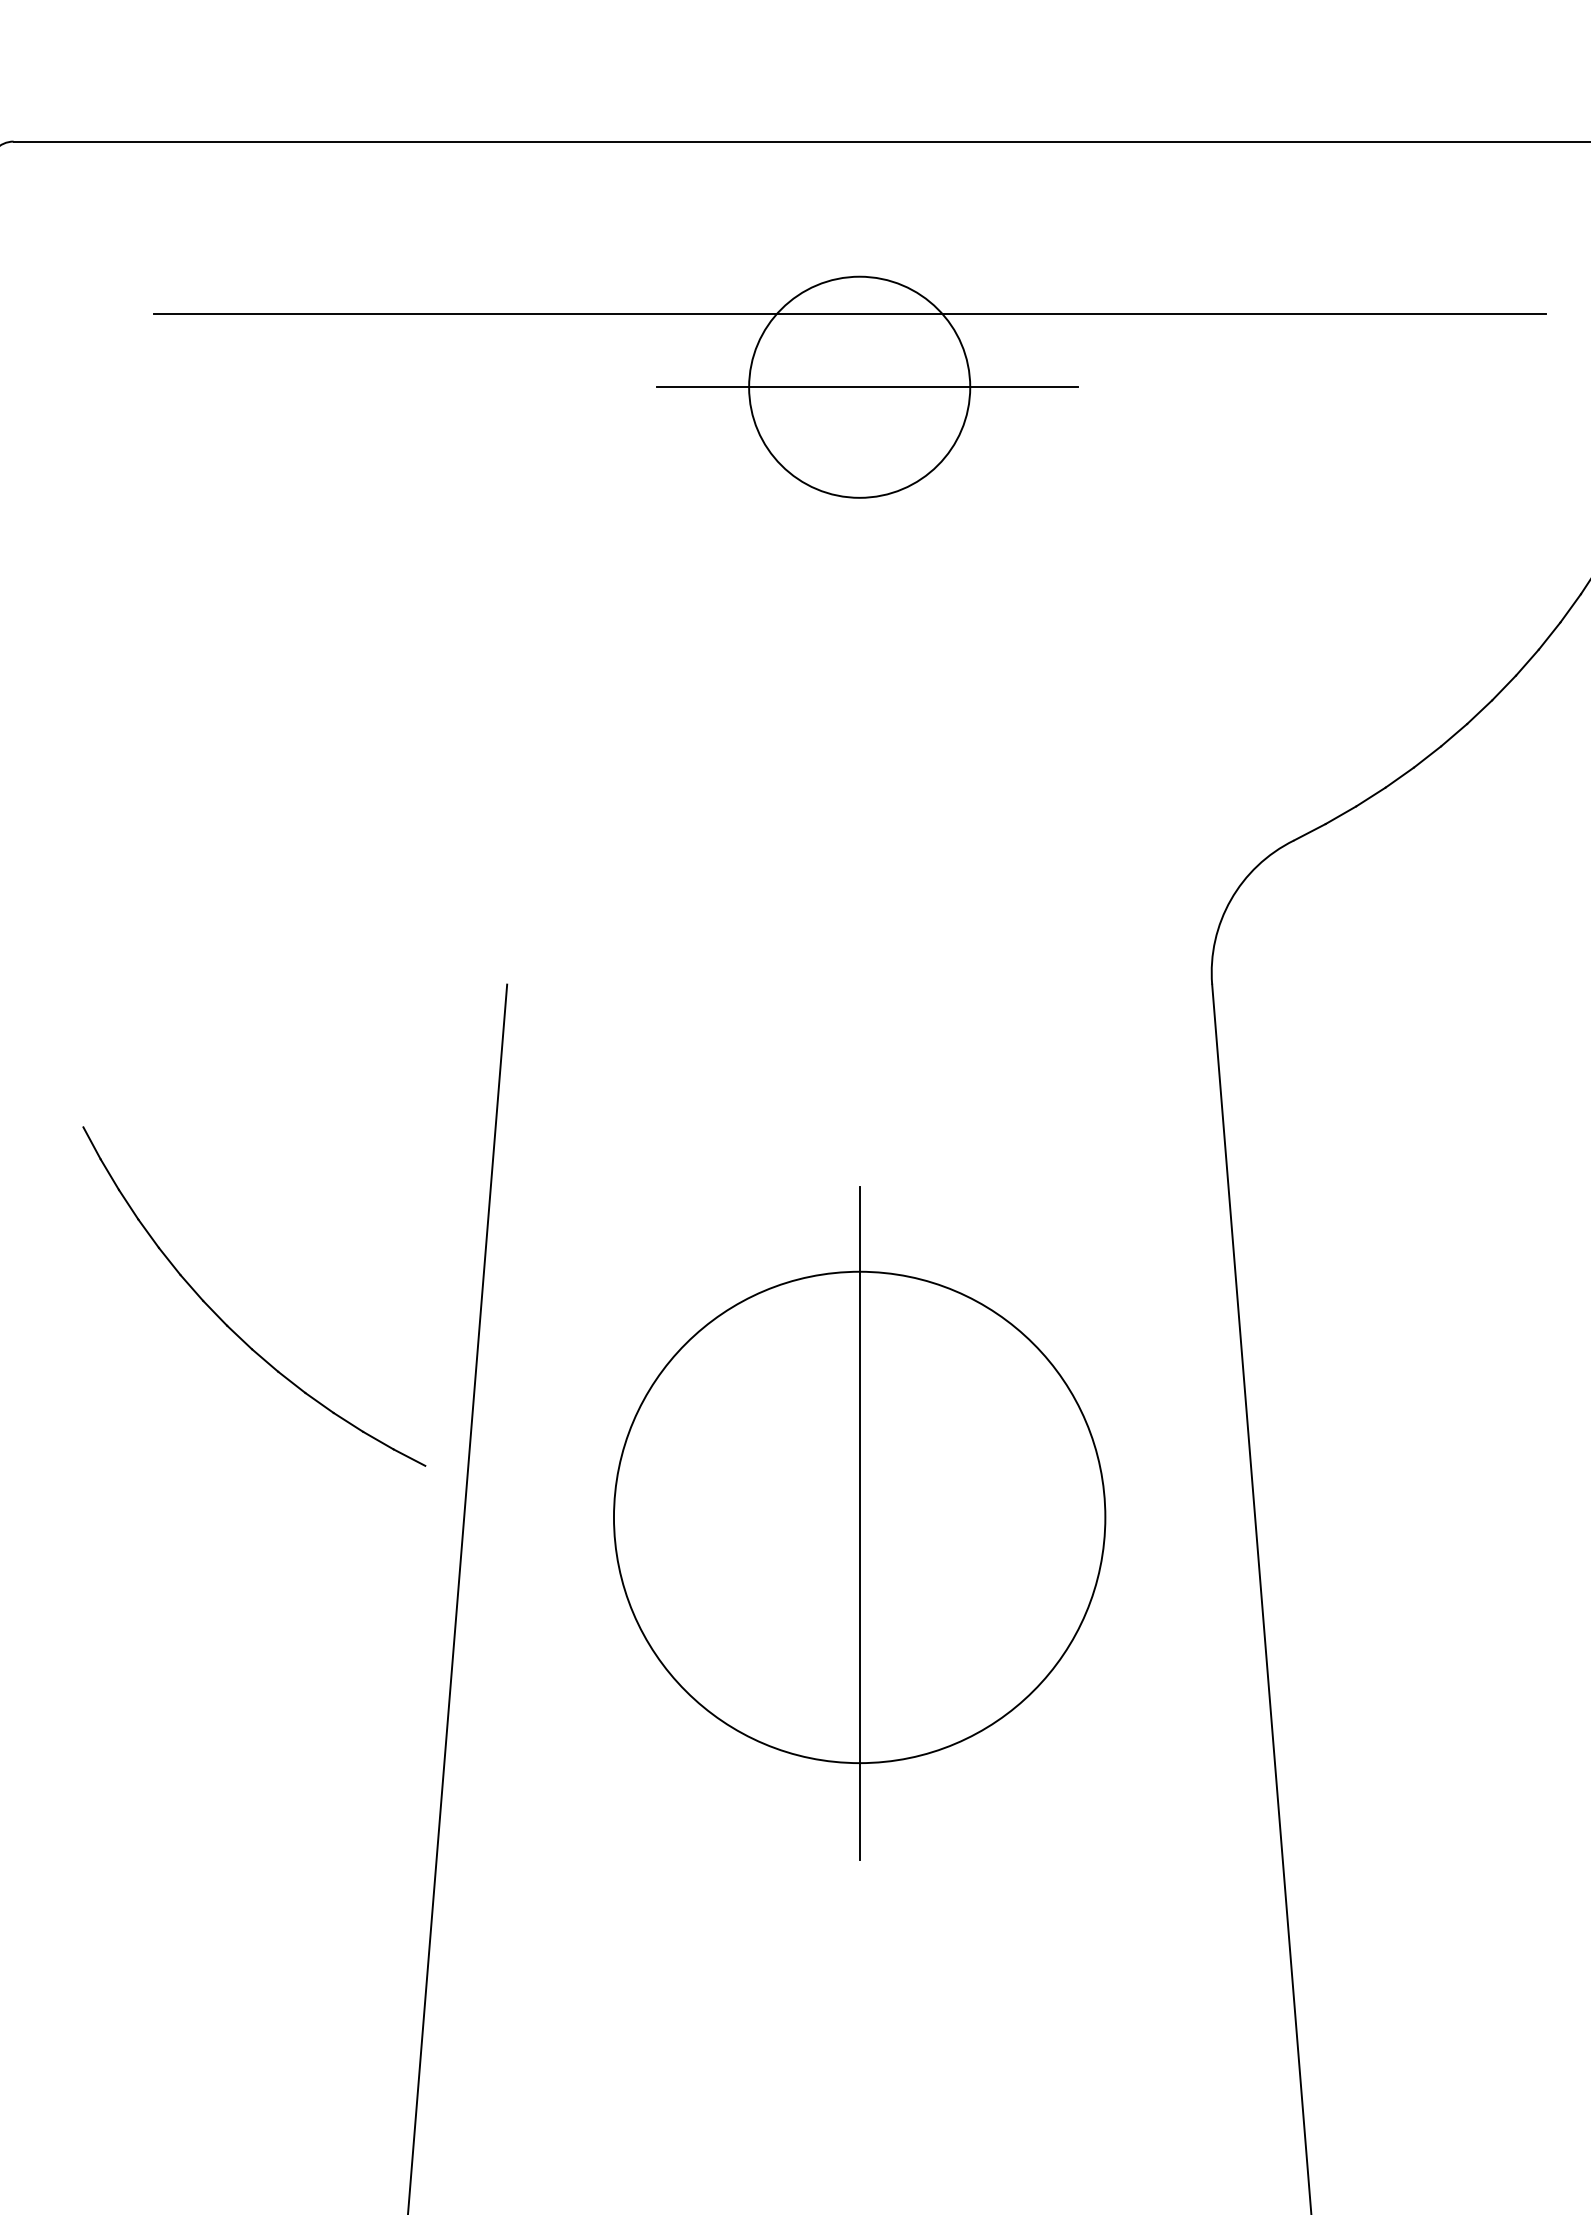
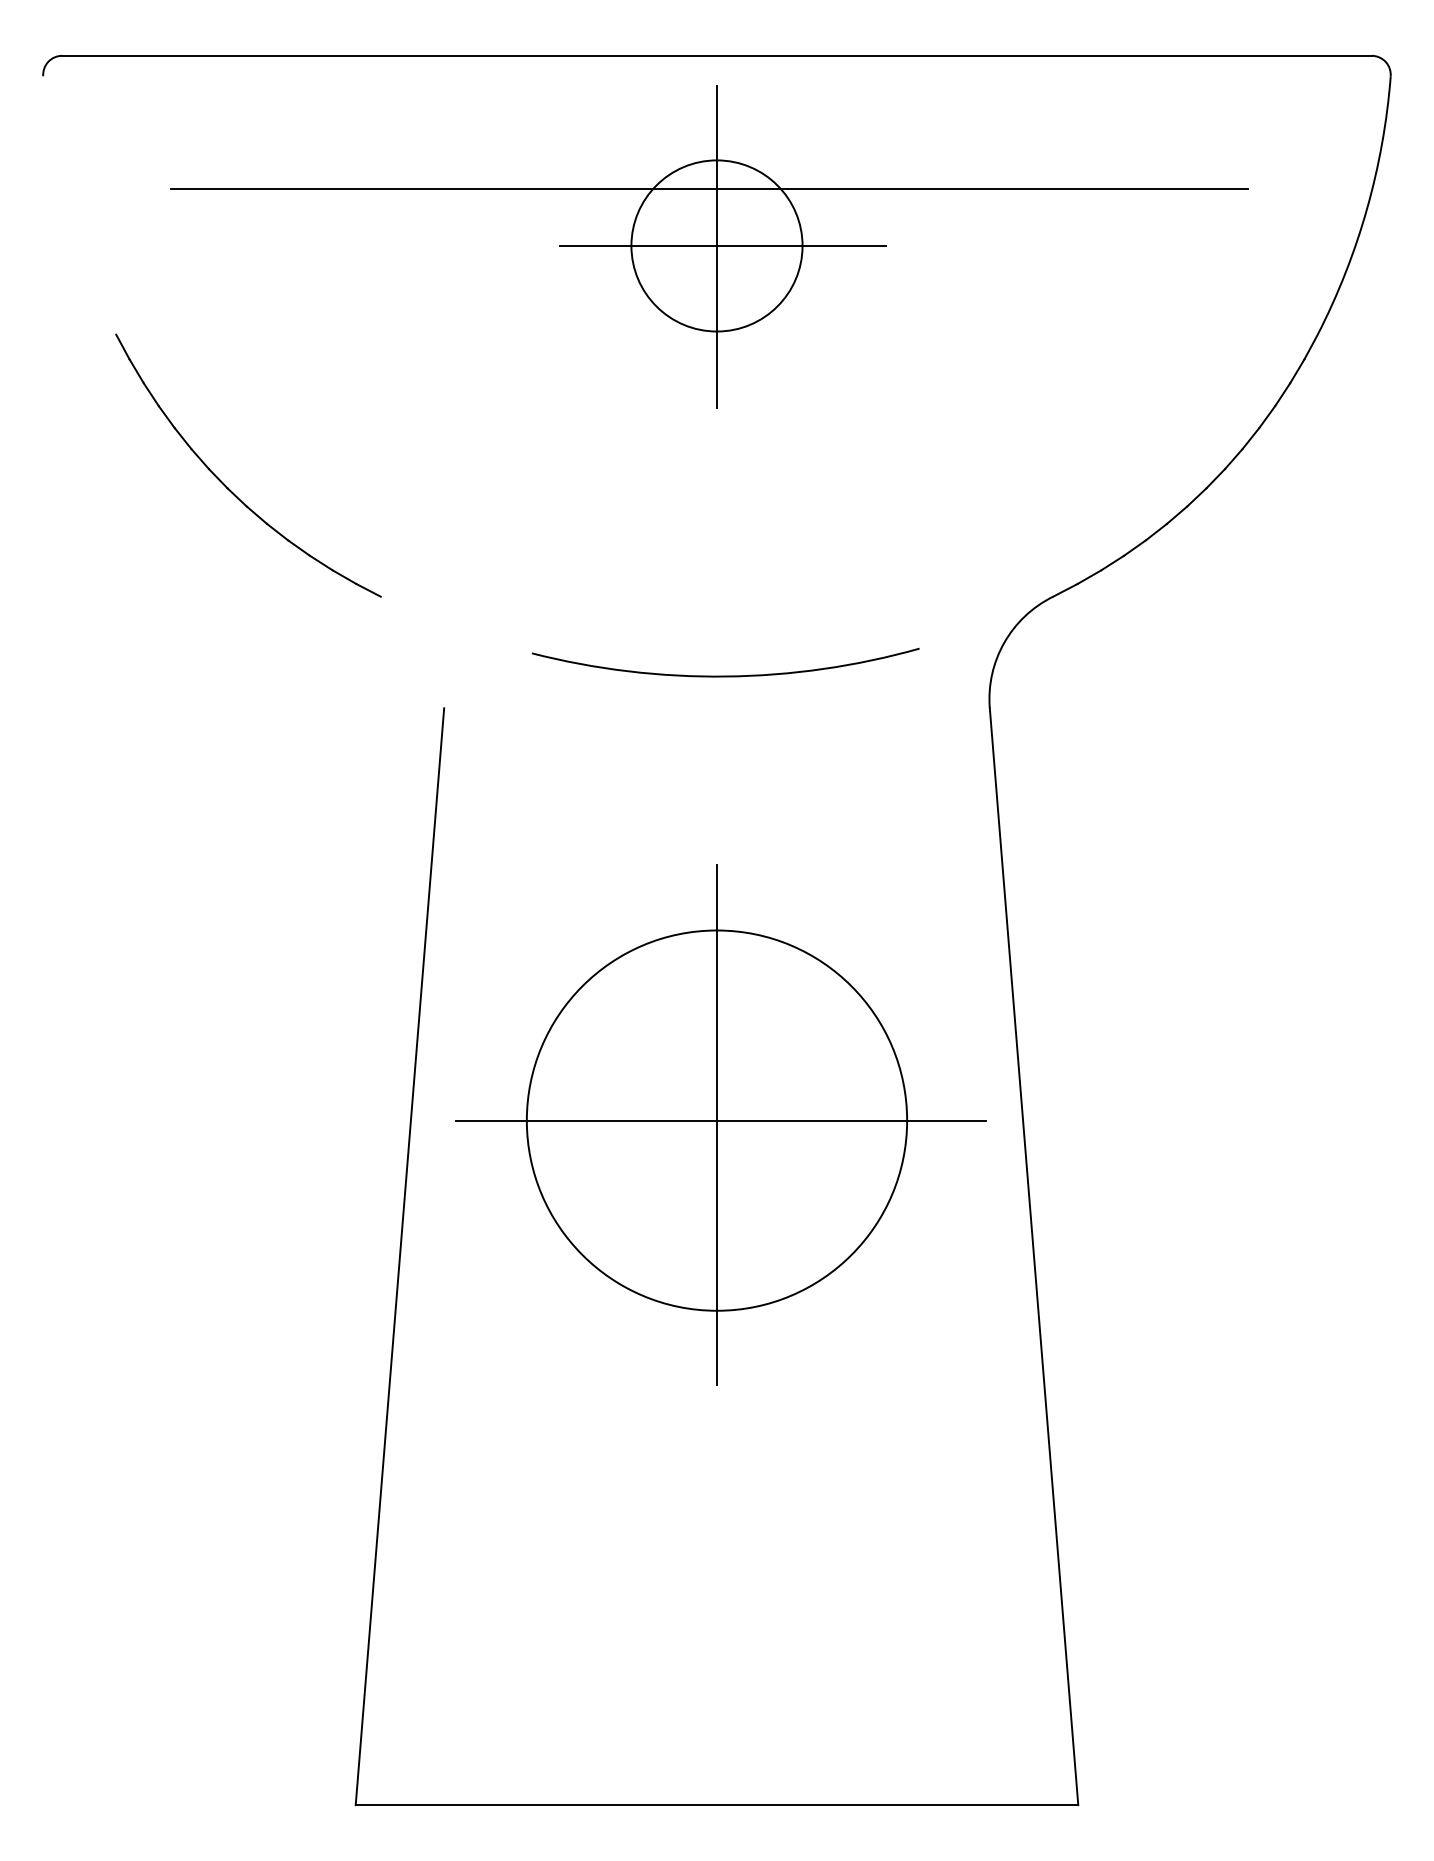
line: (860, 387) -> (717, 246), added
arc: (870, 942) -> (725, 675), added
part: (227, 1323) -> (227, 486), moved
line: (864, 1517) -> (720, 1120), added

